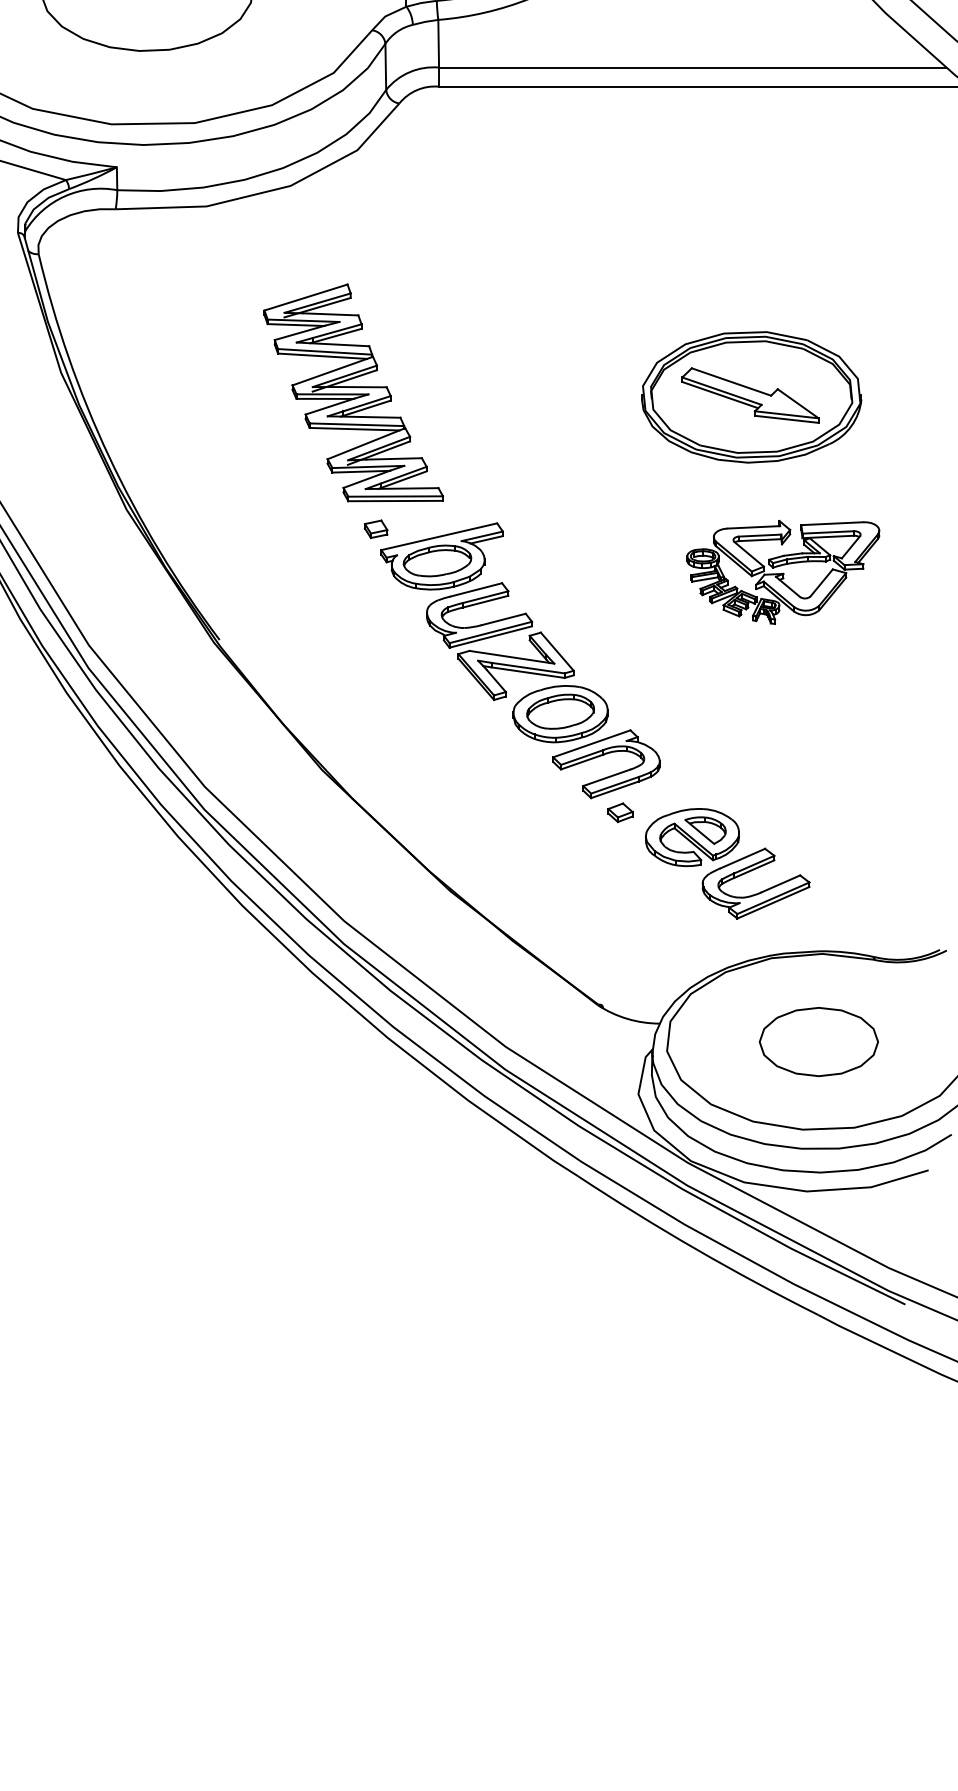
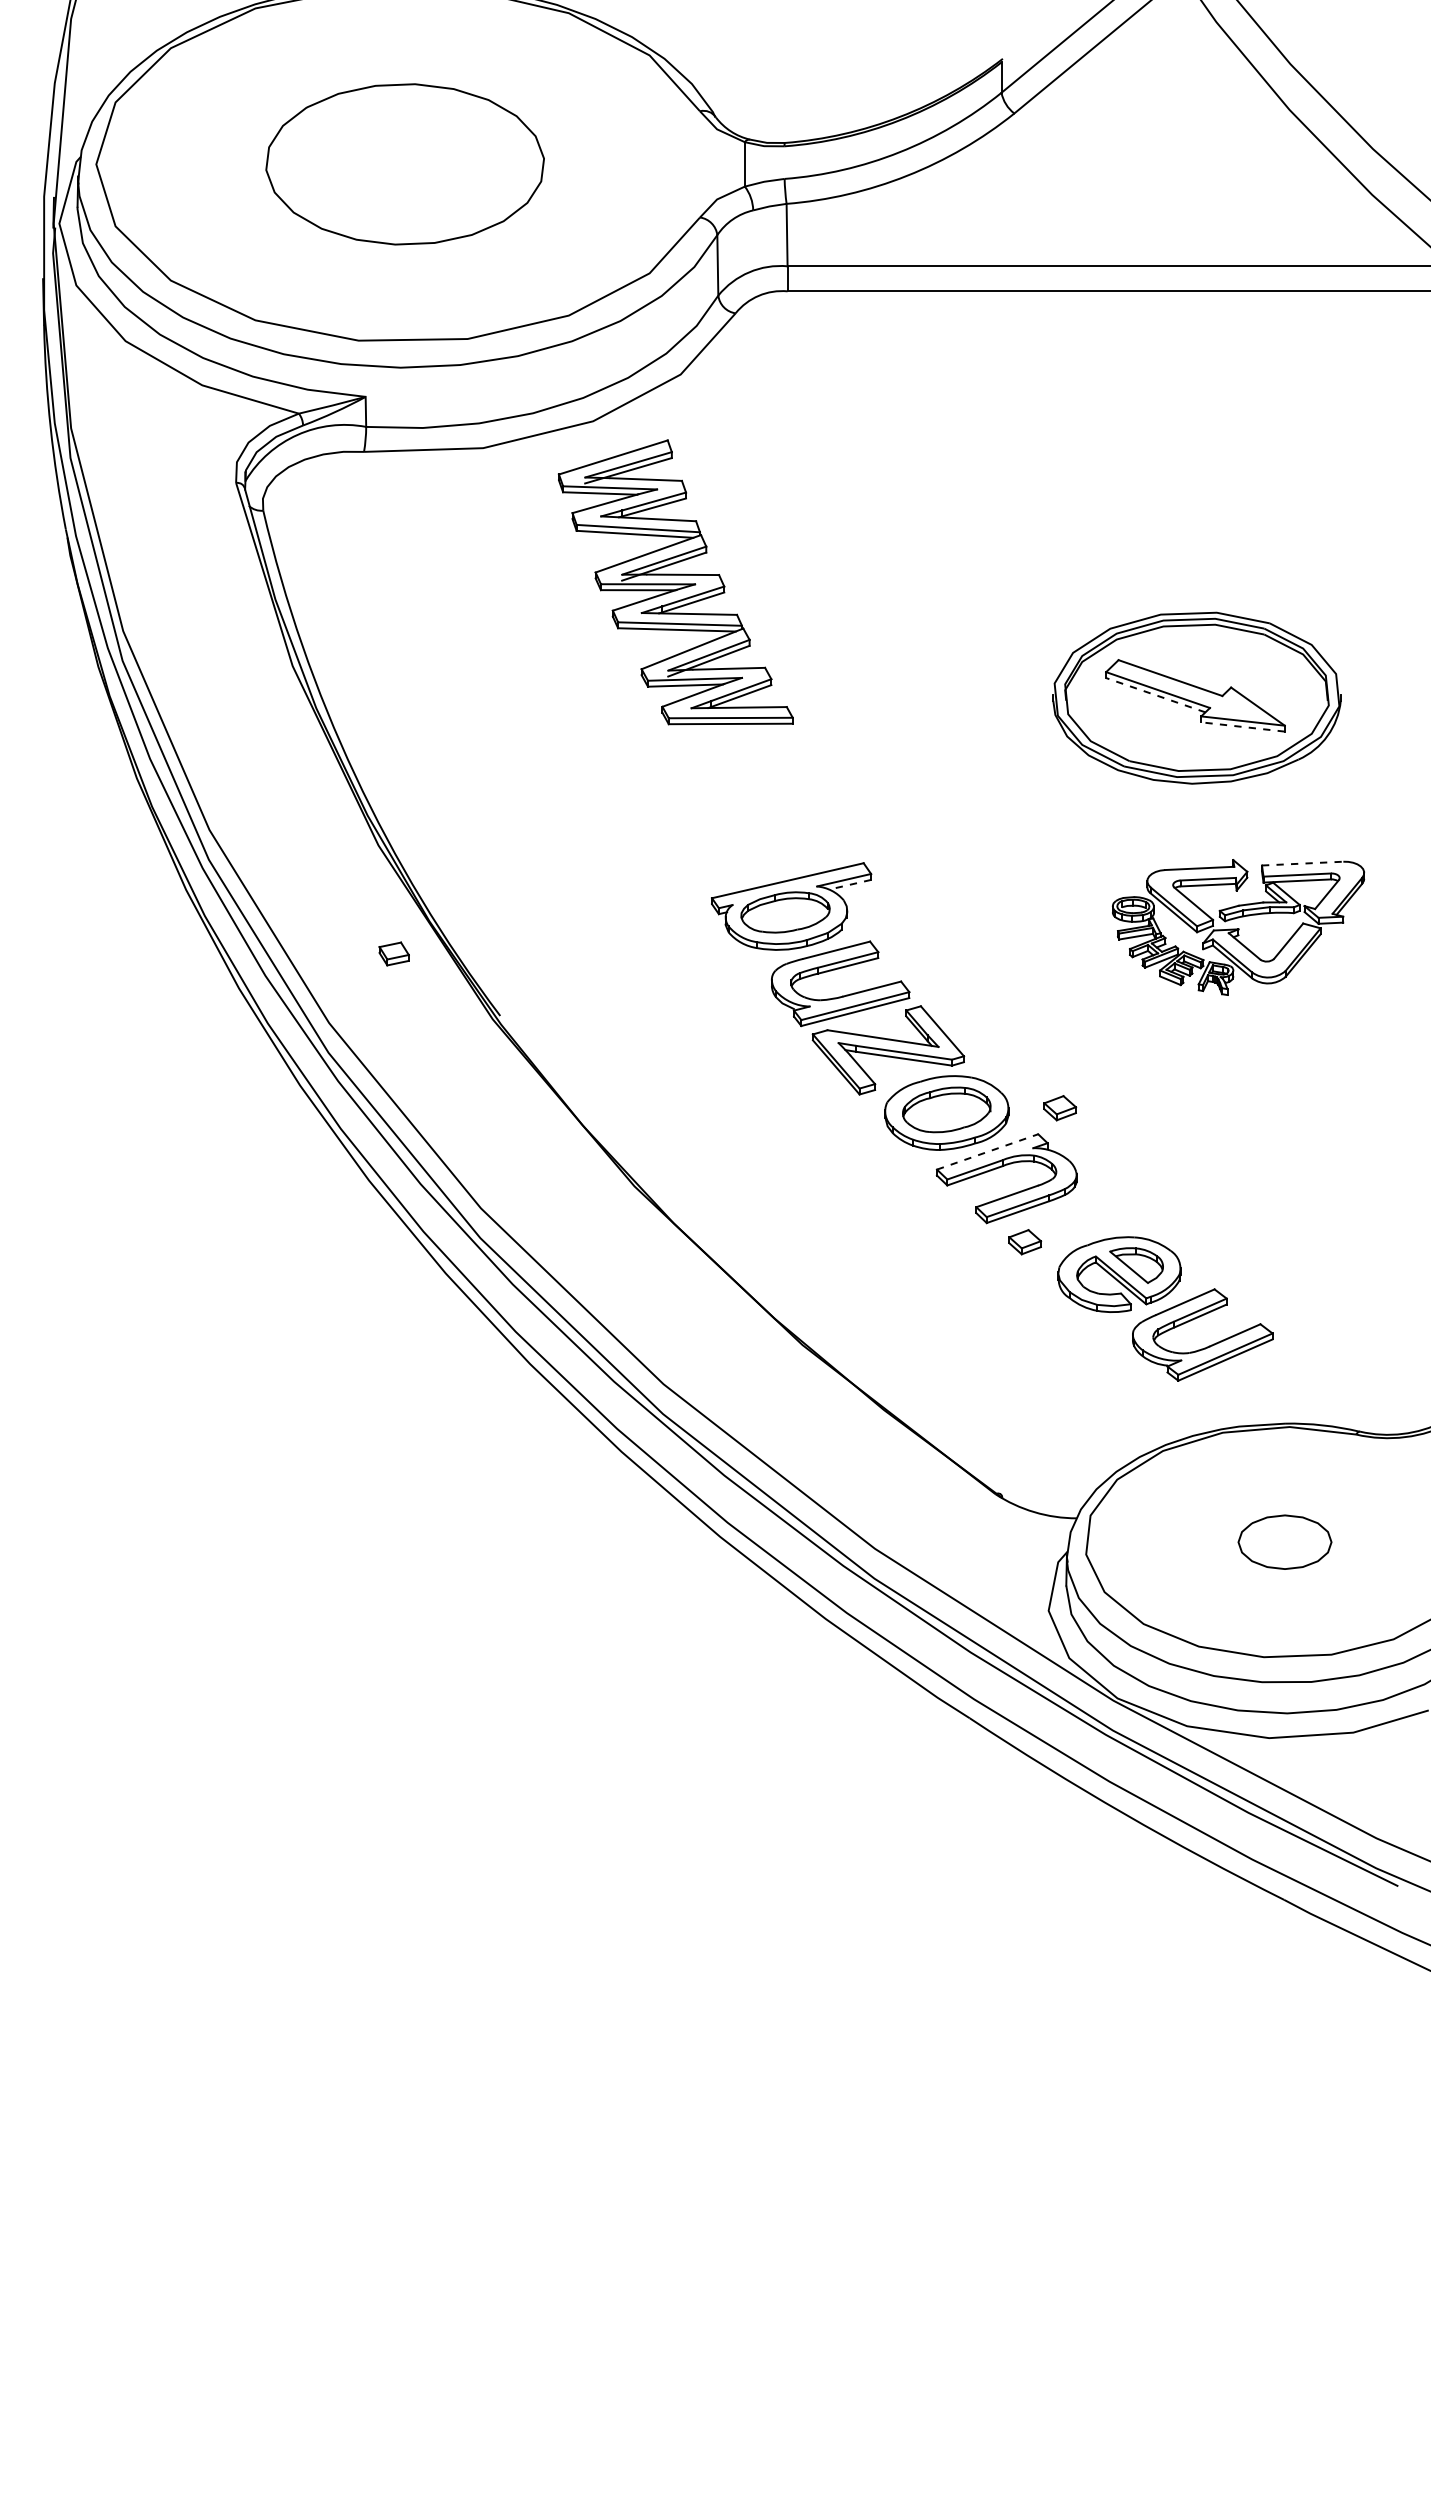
part: (353, 393) -> (675, 582), moved
line: (720, 395) -> (1155, 695), solid -> dashed
line: (786, 418) -> (1242, 726), solid -> dashed
line: (832, 523) -> (1302, 863), solid -> dashed
part: (375, 528) -> (393, 953), moved
line: (486, 539) -> (849, 884), solid -> dashed
part: (647, 710) -> (1060, 1108), added
line: (591, 743) -> (987, 1151), solid -> dashed
part: (818, 1041) -> (1284, 1541), size x0.6

